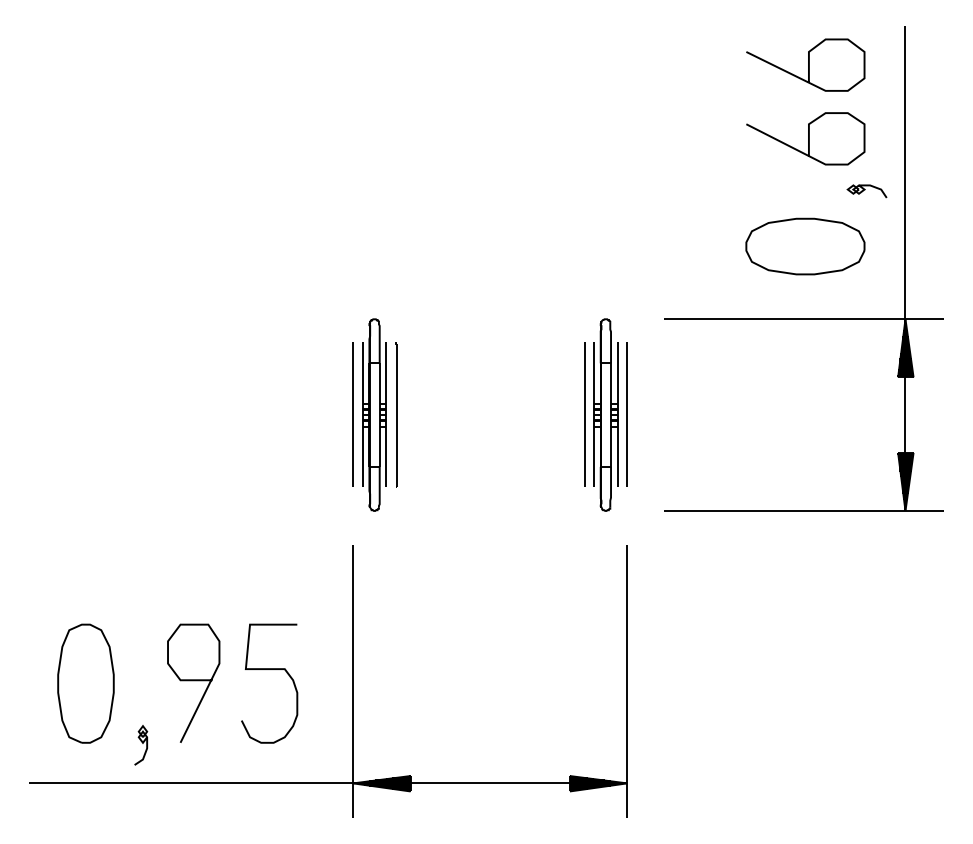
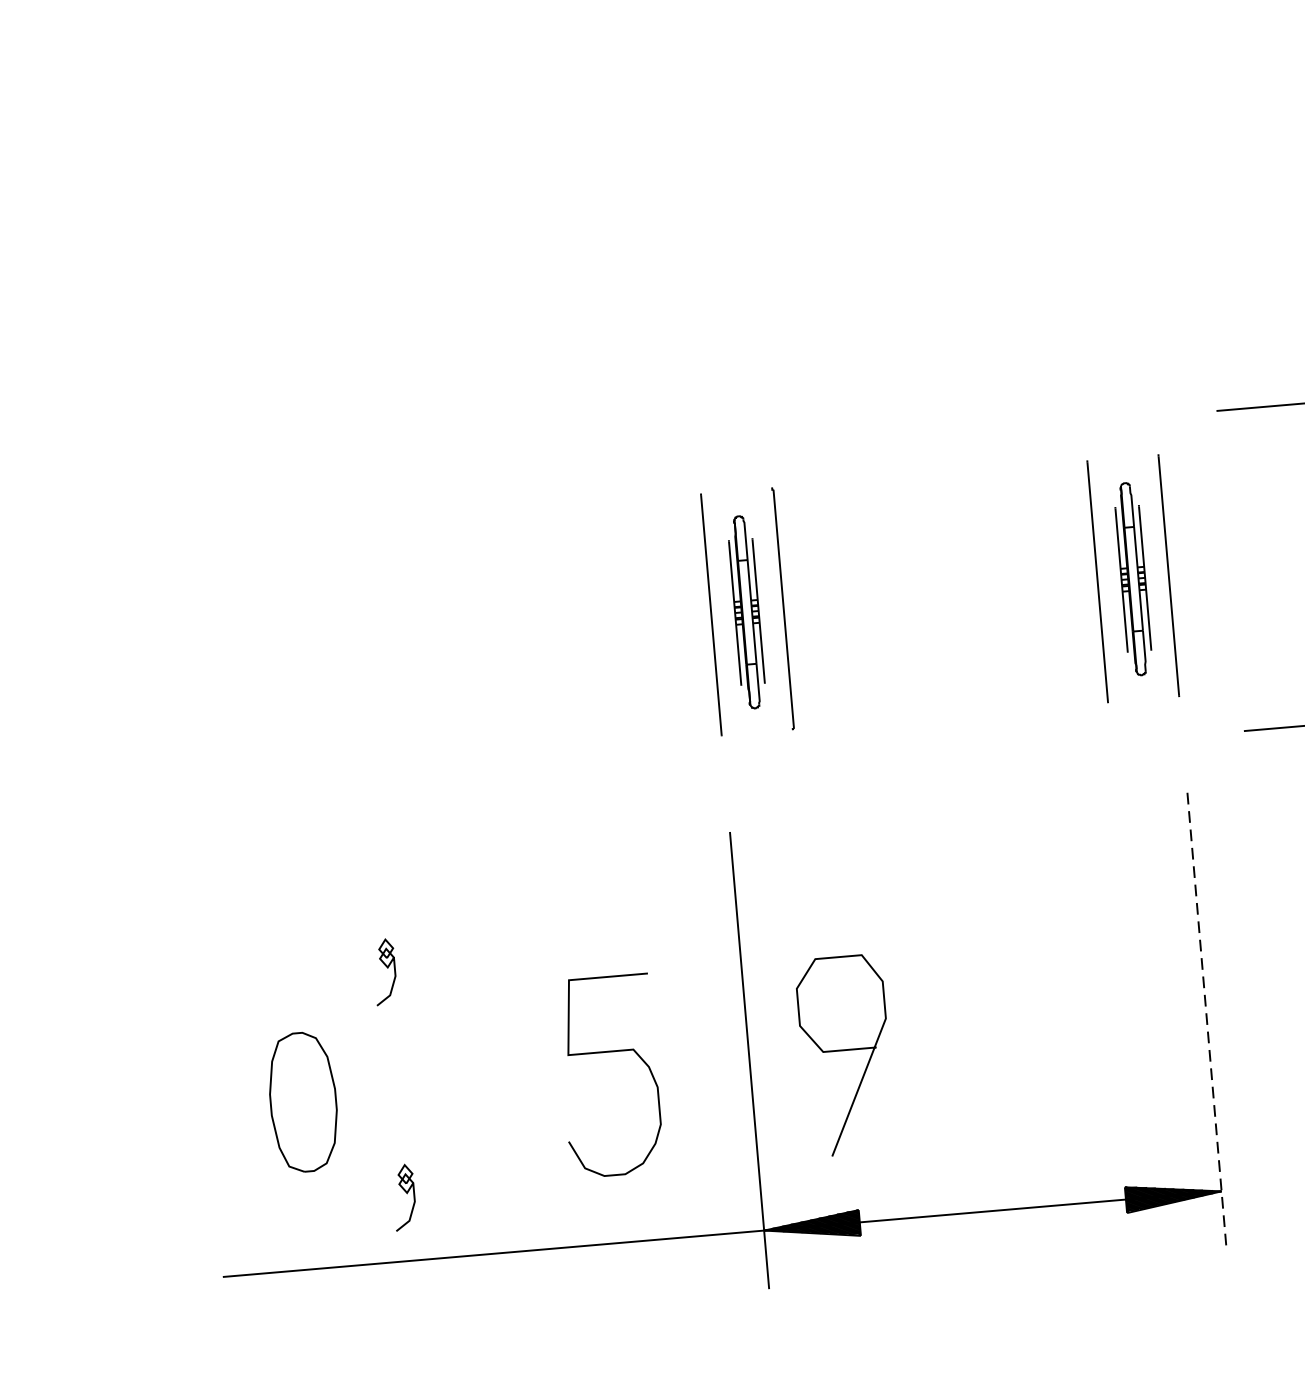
part: (374, 414) -> (746, 611), size x0.6
part: (605, 414) -> (1132, 578), size x0.6
part: (141, 610) -> (385, 972), added
curve: (193, 681) -> (845, 1052), moved
line: (627, 681) -> (1207, 1021), solid -> dashed
part: (85, 683) -> (302, 1102), size x0.7

